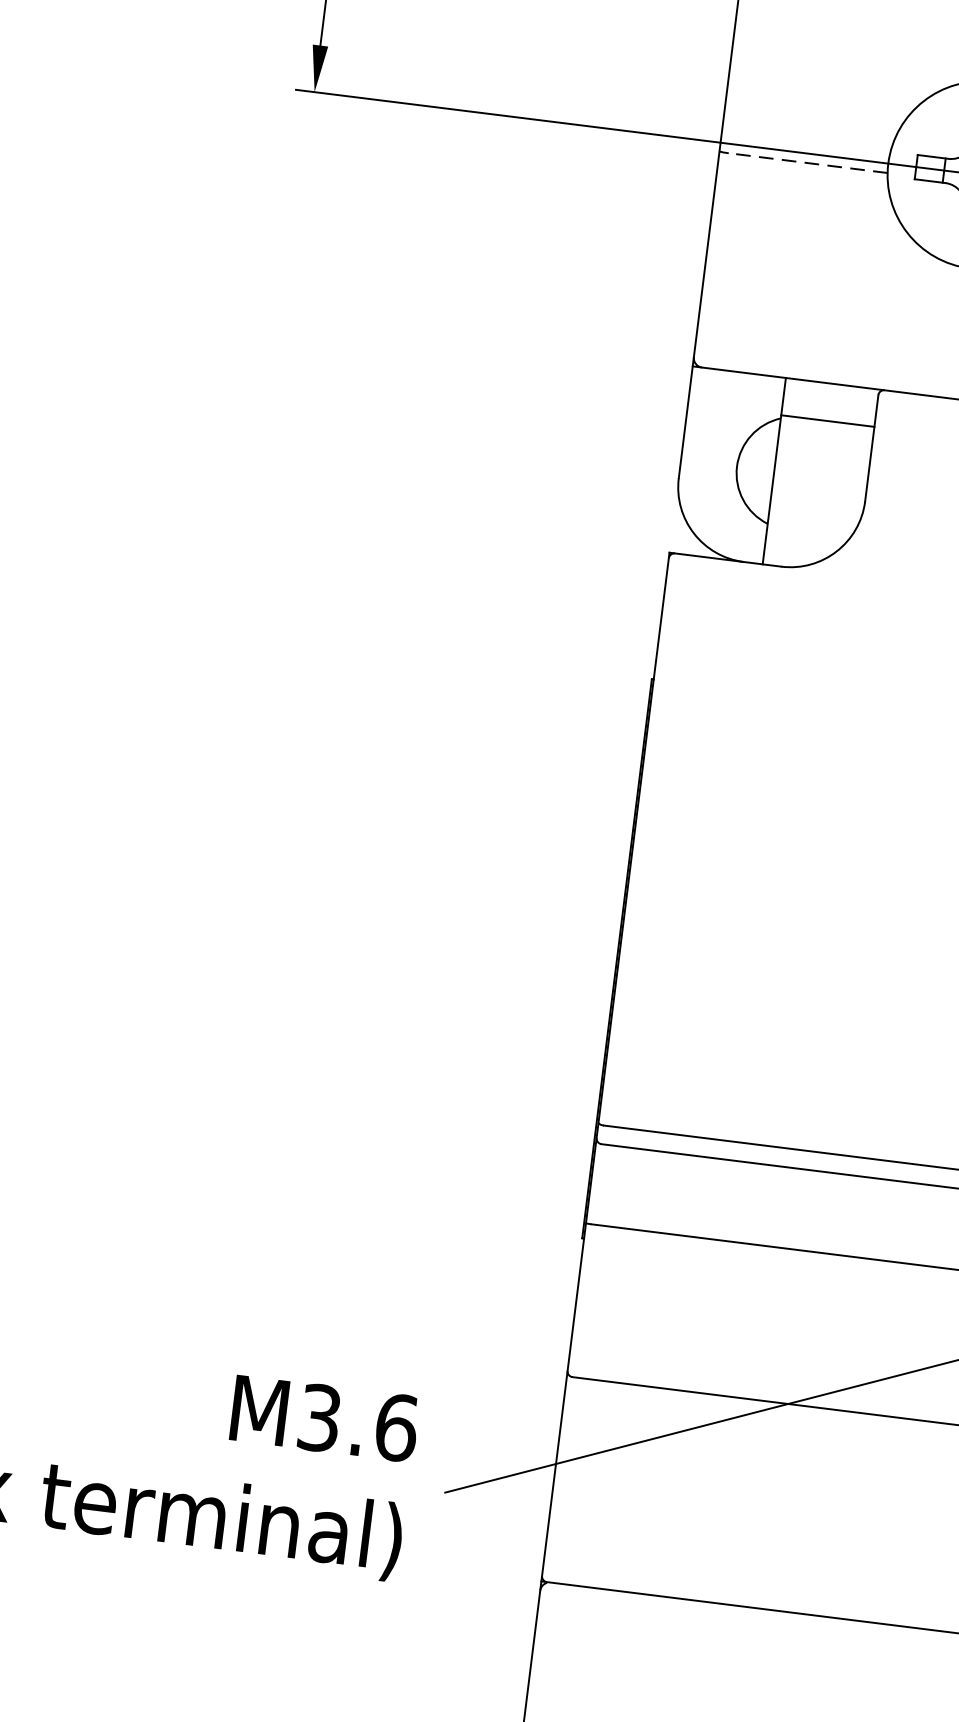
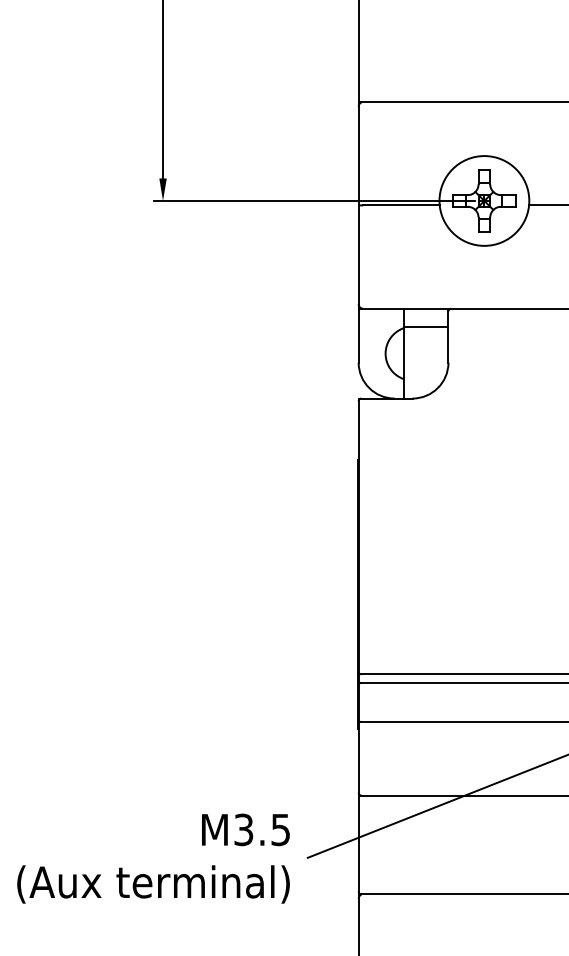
line: (806, 162) -> (400, 205), dashed -> solid
text: (395, 1426) -> (280, 829), M3.6 -> M3.5

